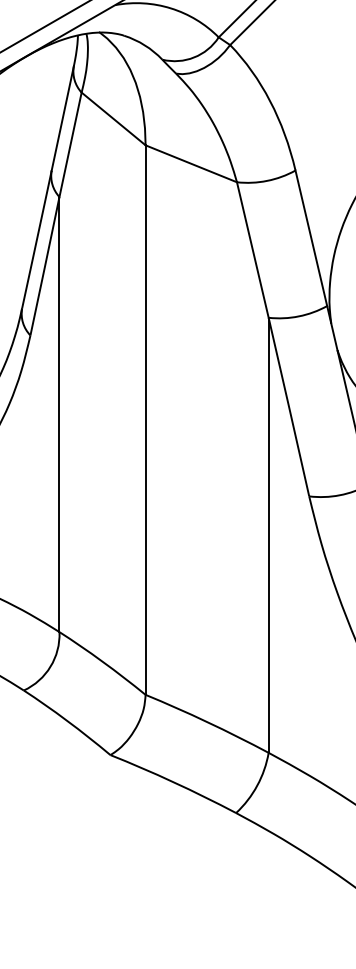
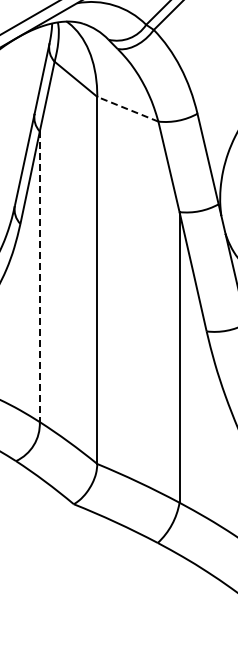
line: (190, 164) -> (127, 109), solid -> dashed
line: (58, 415) -> (39, 277), solid -> dashed

